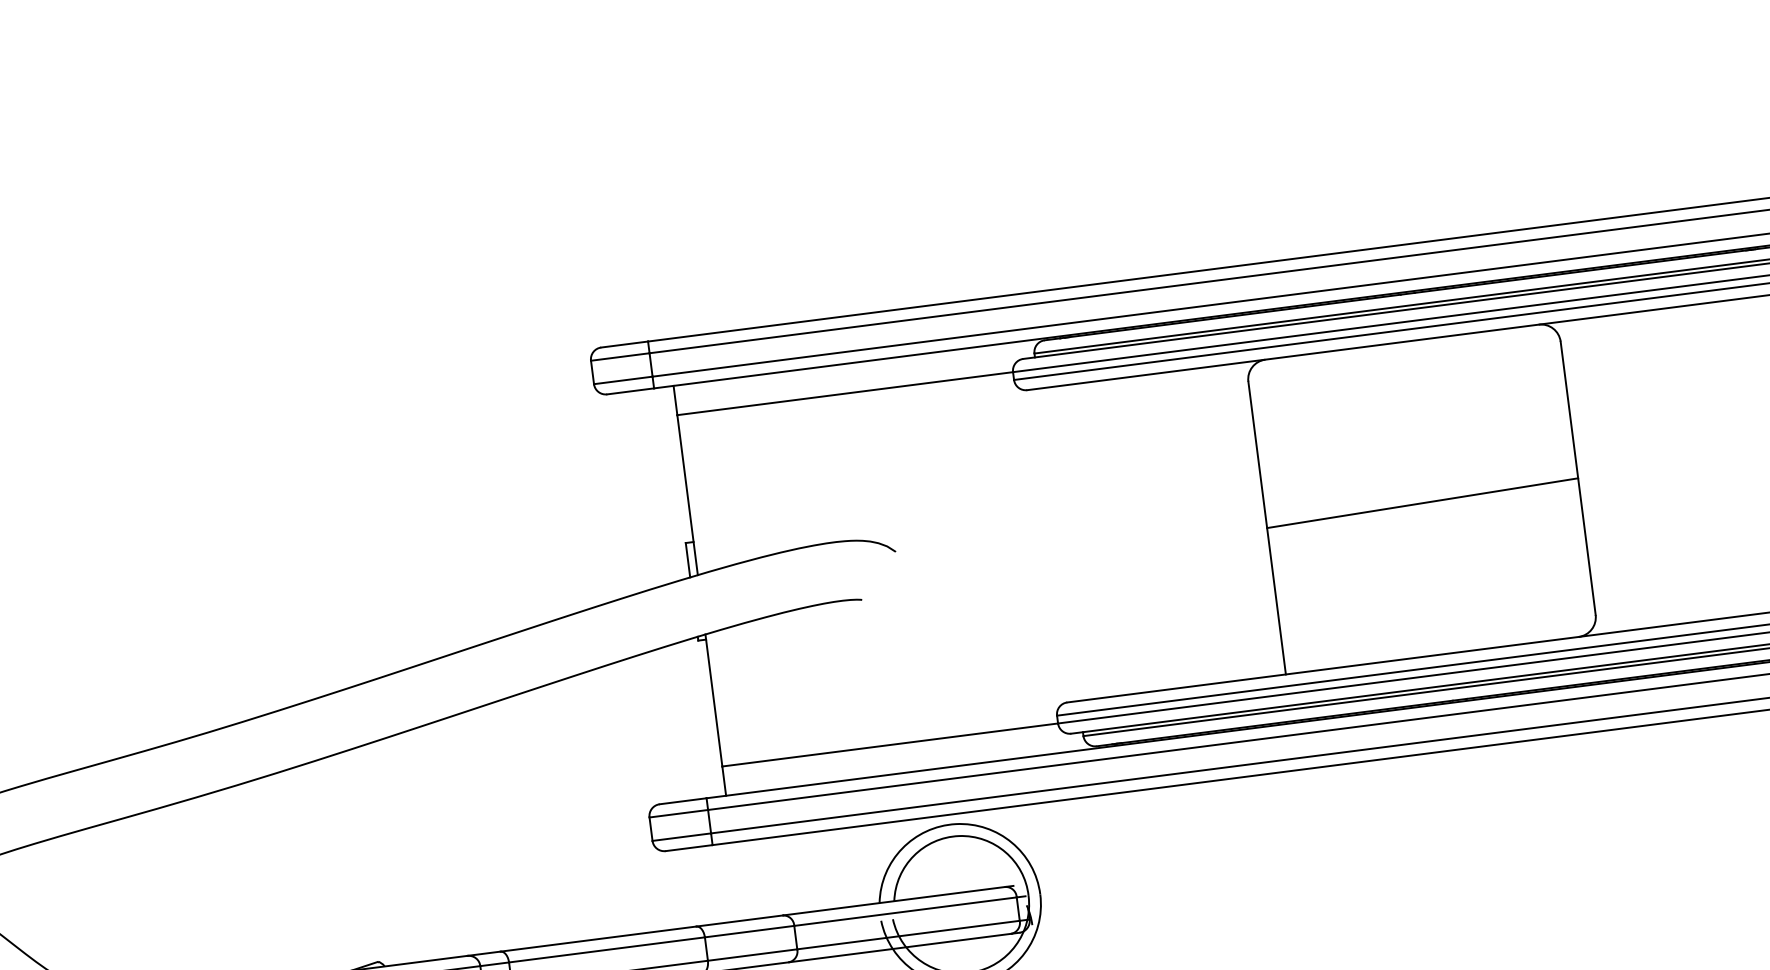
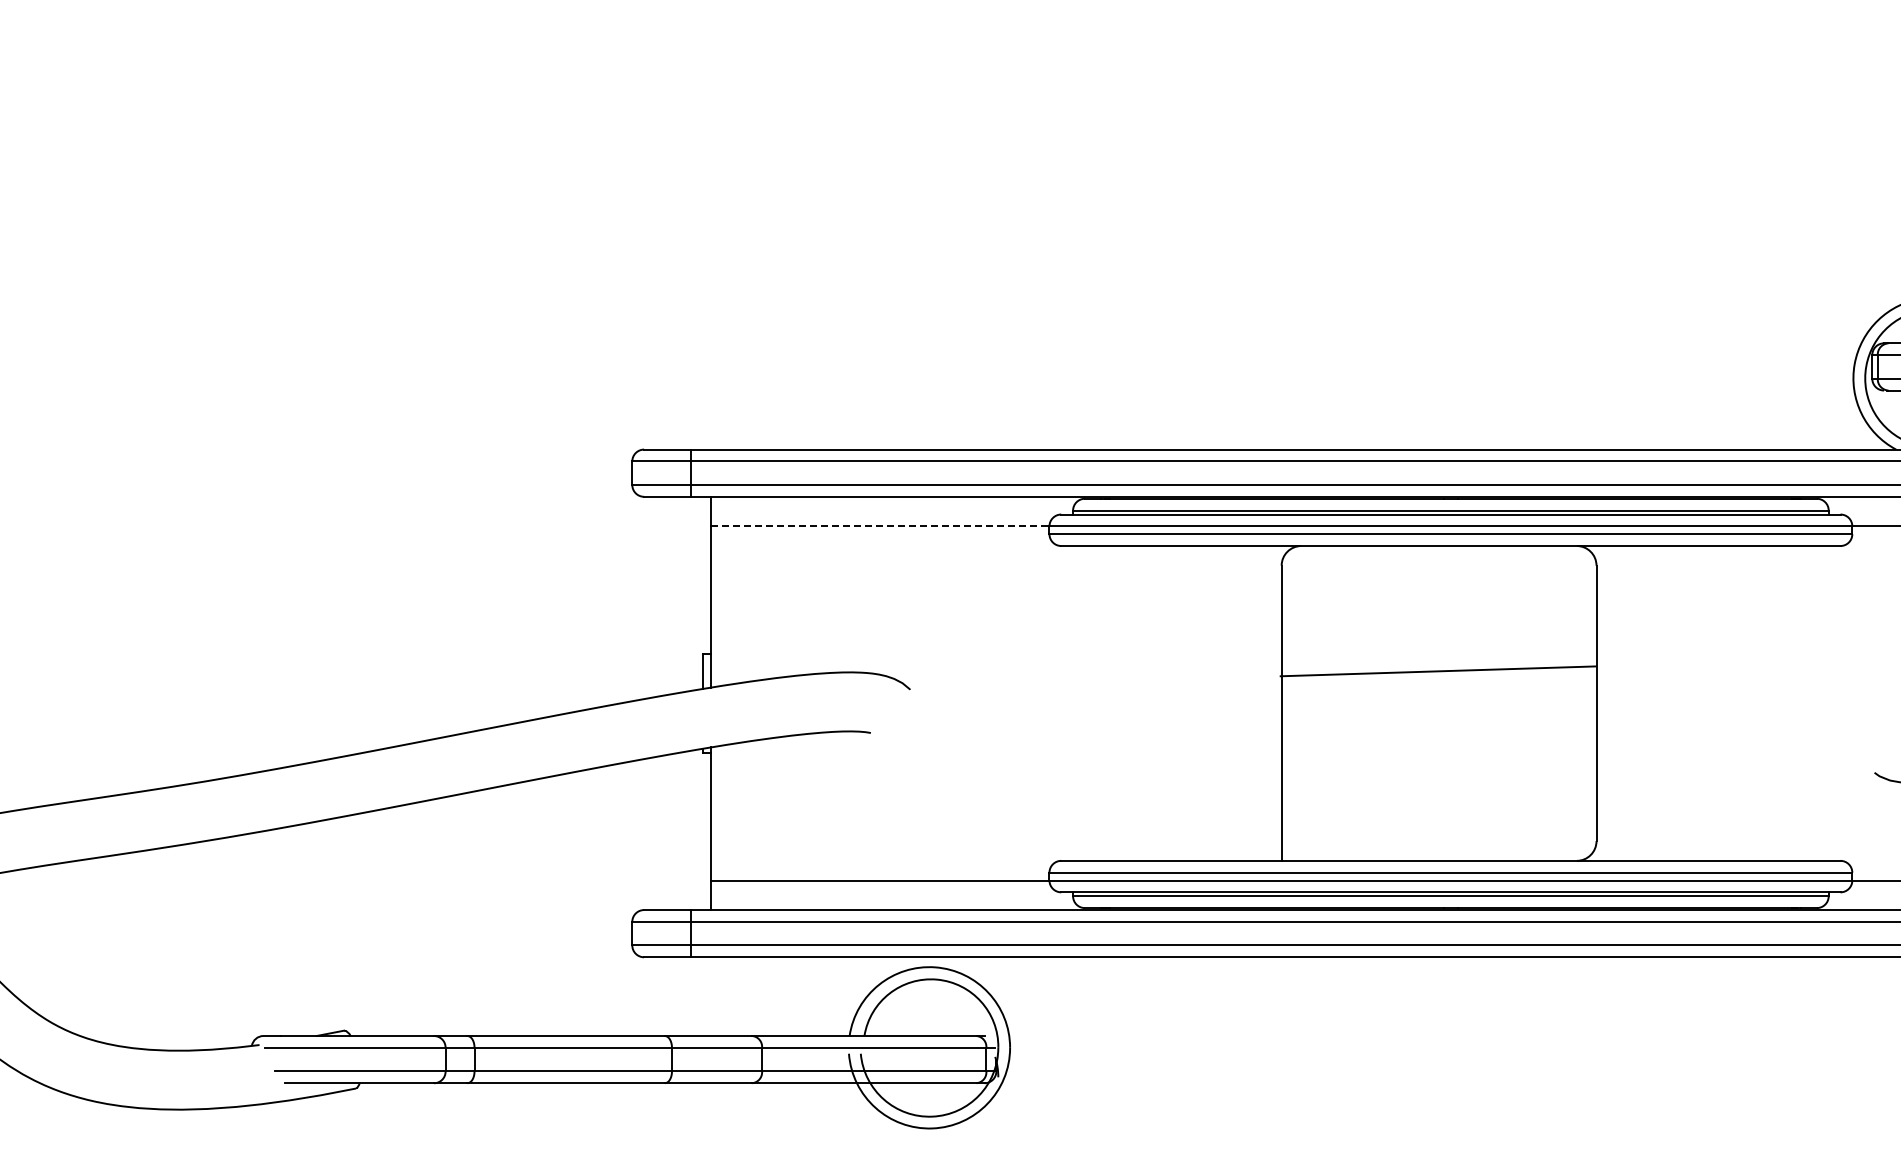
line: (845, 393) -> (880, 526), solid -> dashed
line: (1422, 503) -> (1437, 671), moved

